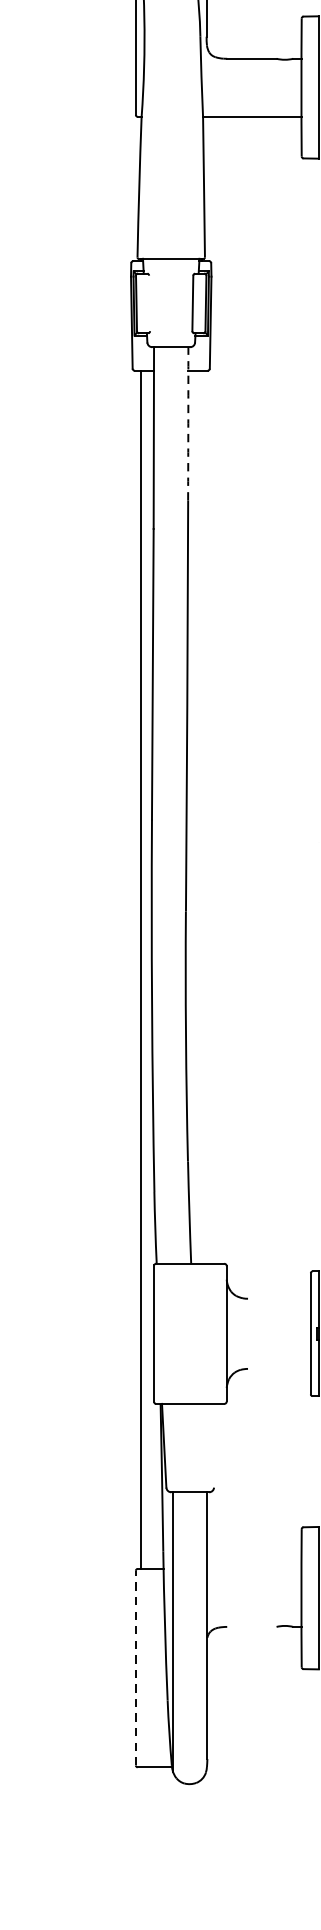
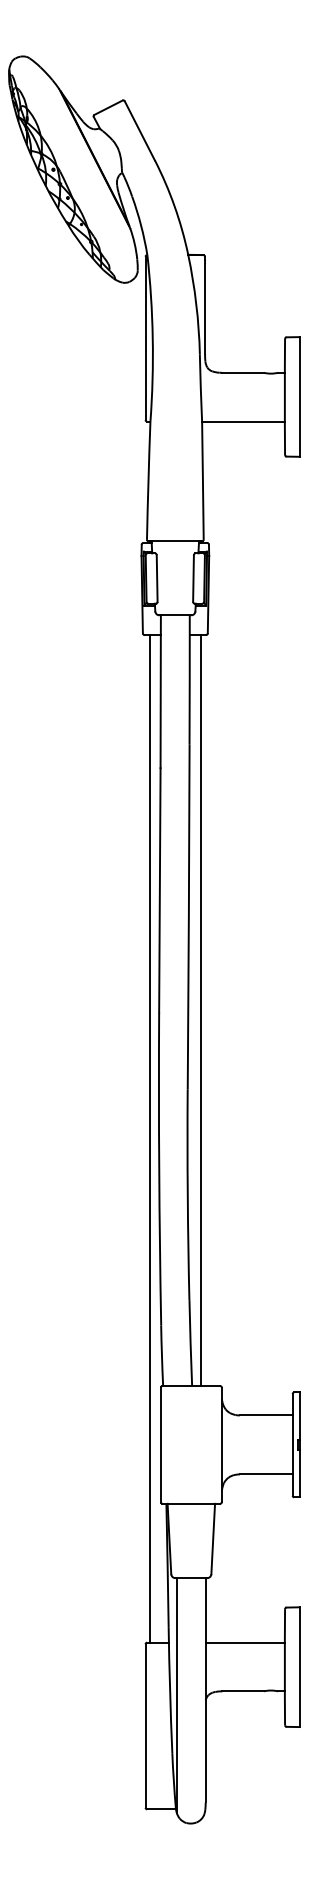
line: (148, 303) -> (156, 578), added
arc: (188, 423) -> (189, 679), dashed -> solid
line: (202, 817) -> (201, 1010), added
line: (278, 1298) -> (265, 1415), added
line: (278, 1369) -> (265, 1474), added
line: (216, 1445) -> (213, 1538), added
line: (253, 1568) -> (244, 1642), added
line: (251, 1627) -> (242, 1691), added
line: (135, 1668) -> (145, 1726), dashed -> solid

